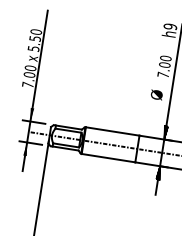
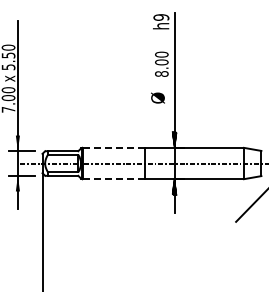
text: (163, 74) -> (161, 73), 7.00 -> 8.00
line: (112, 131) -> (113, 147), solid -> dashed
line: (108, 158) -> (114, 179), solid -> dashed

